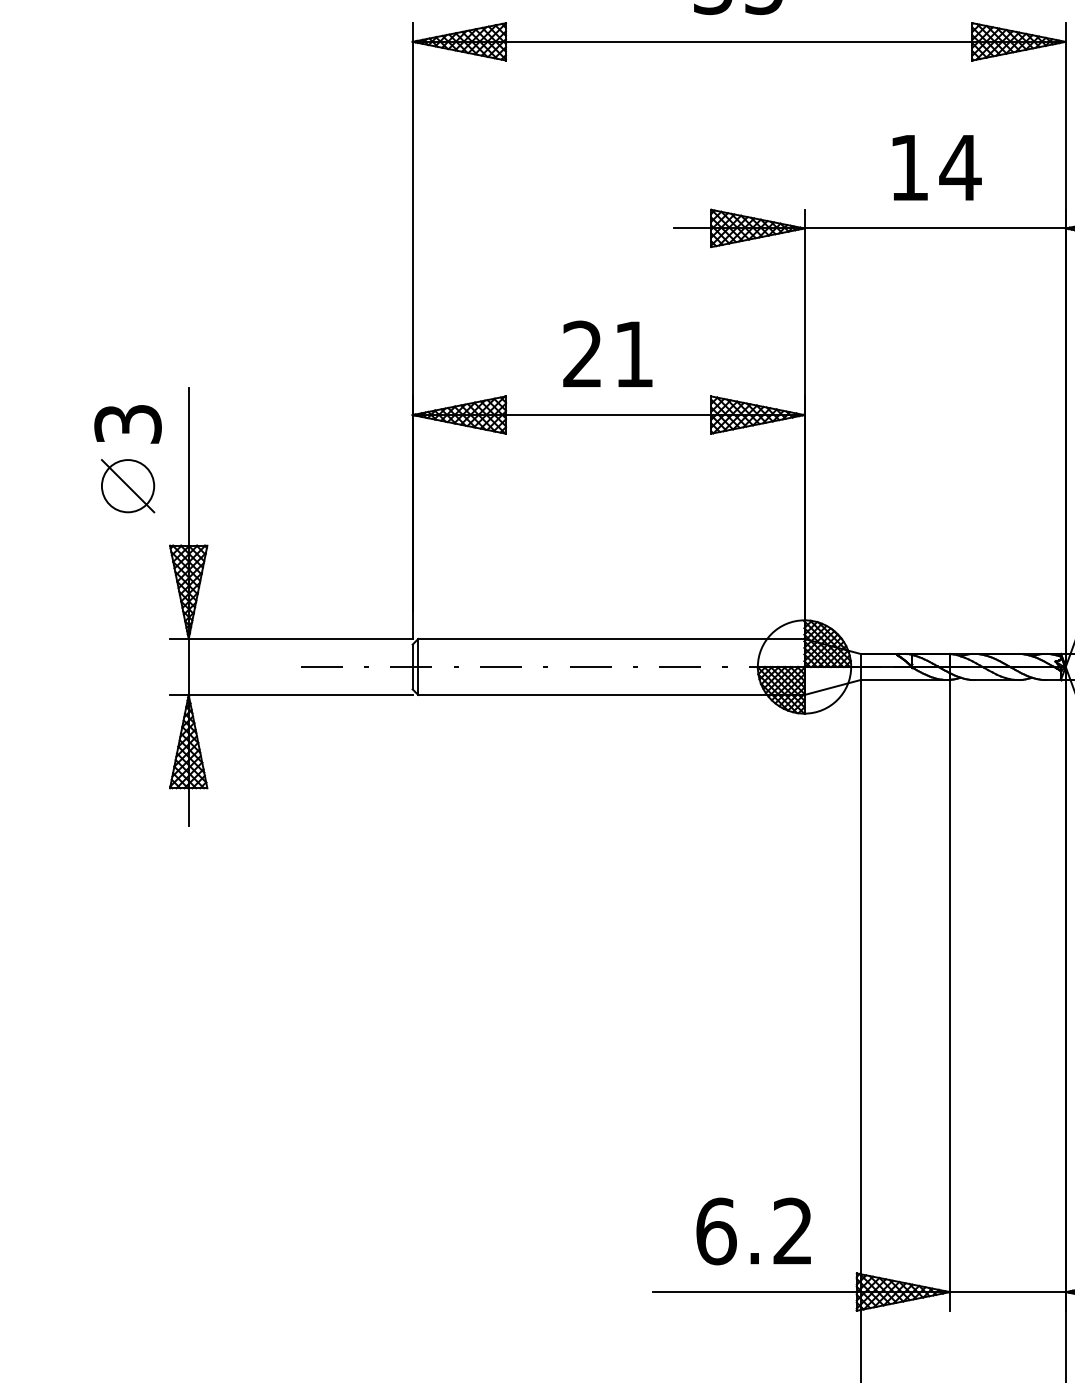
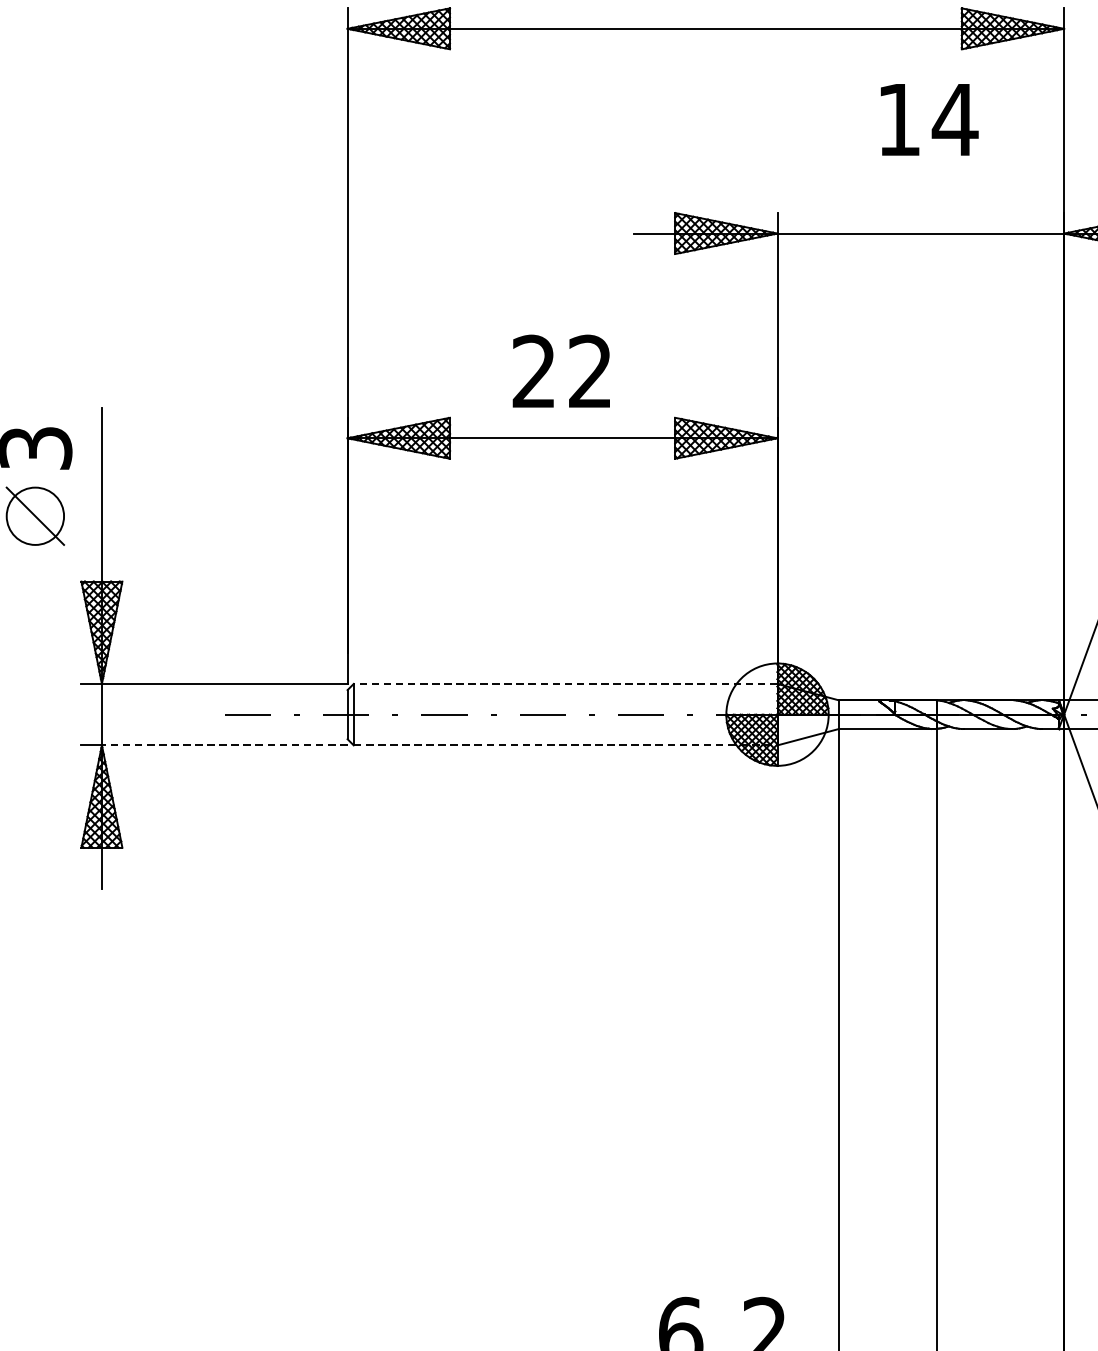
text: (936, 167) -> (928, 119), moved
text: (633, 353) -> (589, 370), 21 -> 22
line: (610, 639) -> (564, 684), solid -> dashed
line: (300, 694) -> (224, 744), solid -> dashed
line: (611, 694) -> (565, 744), solid -> dashed

